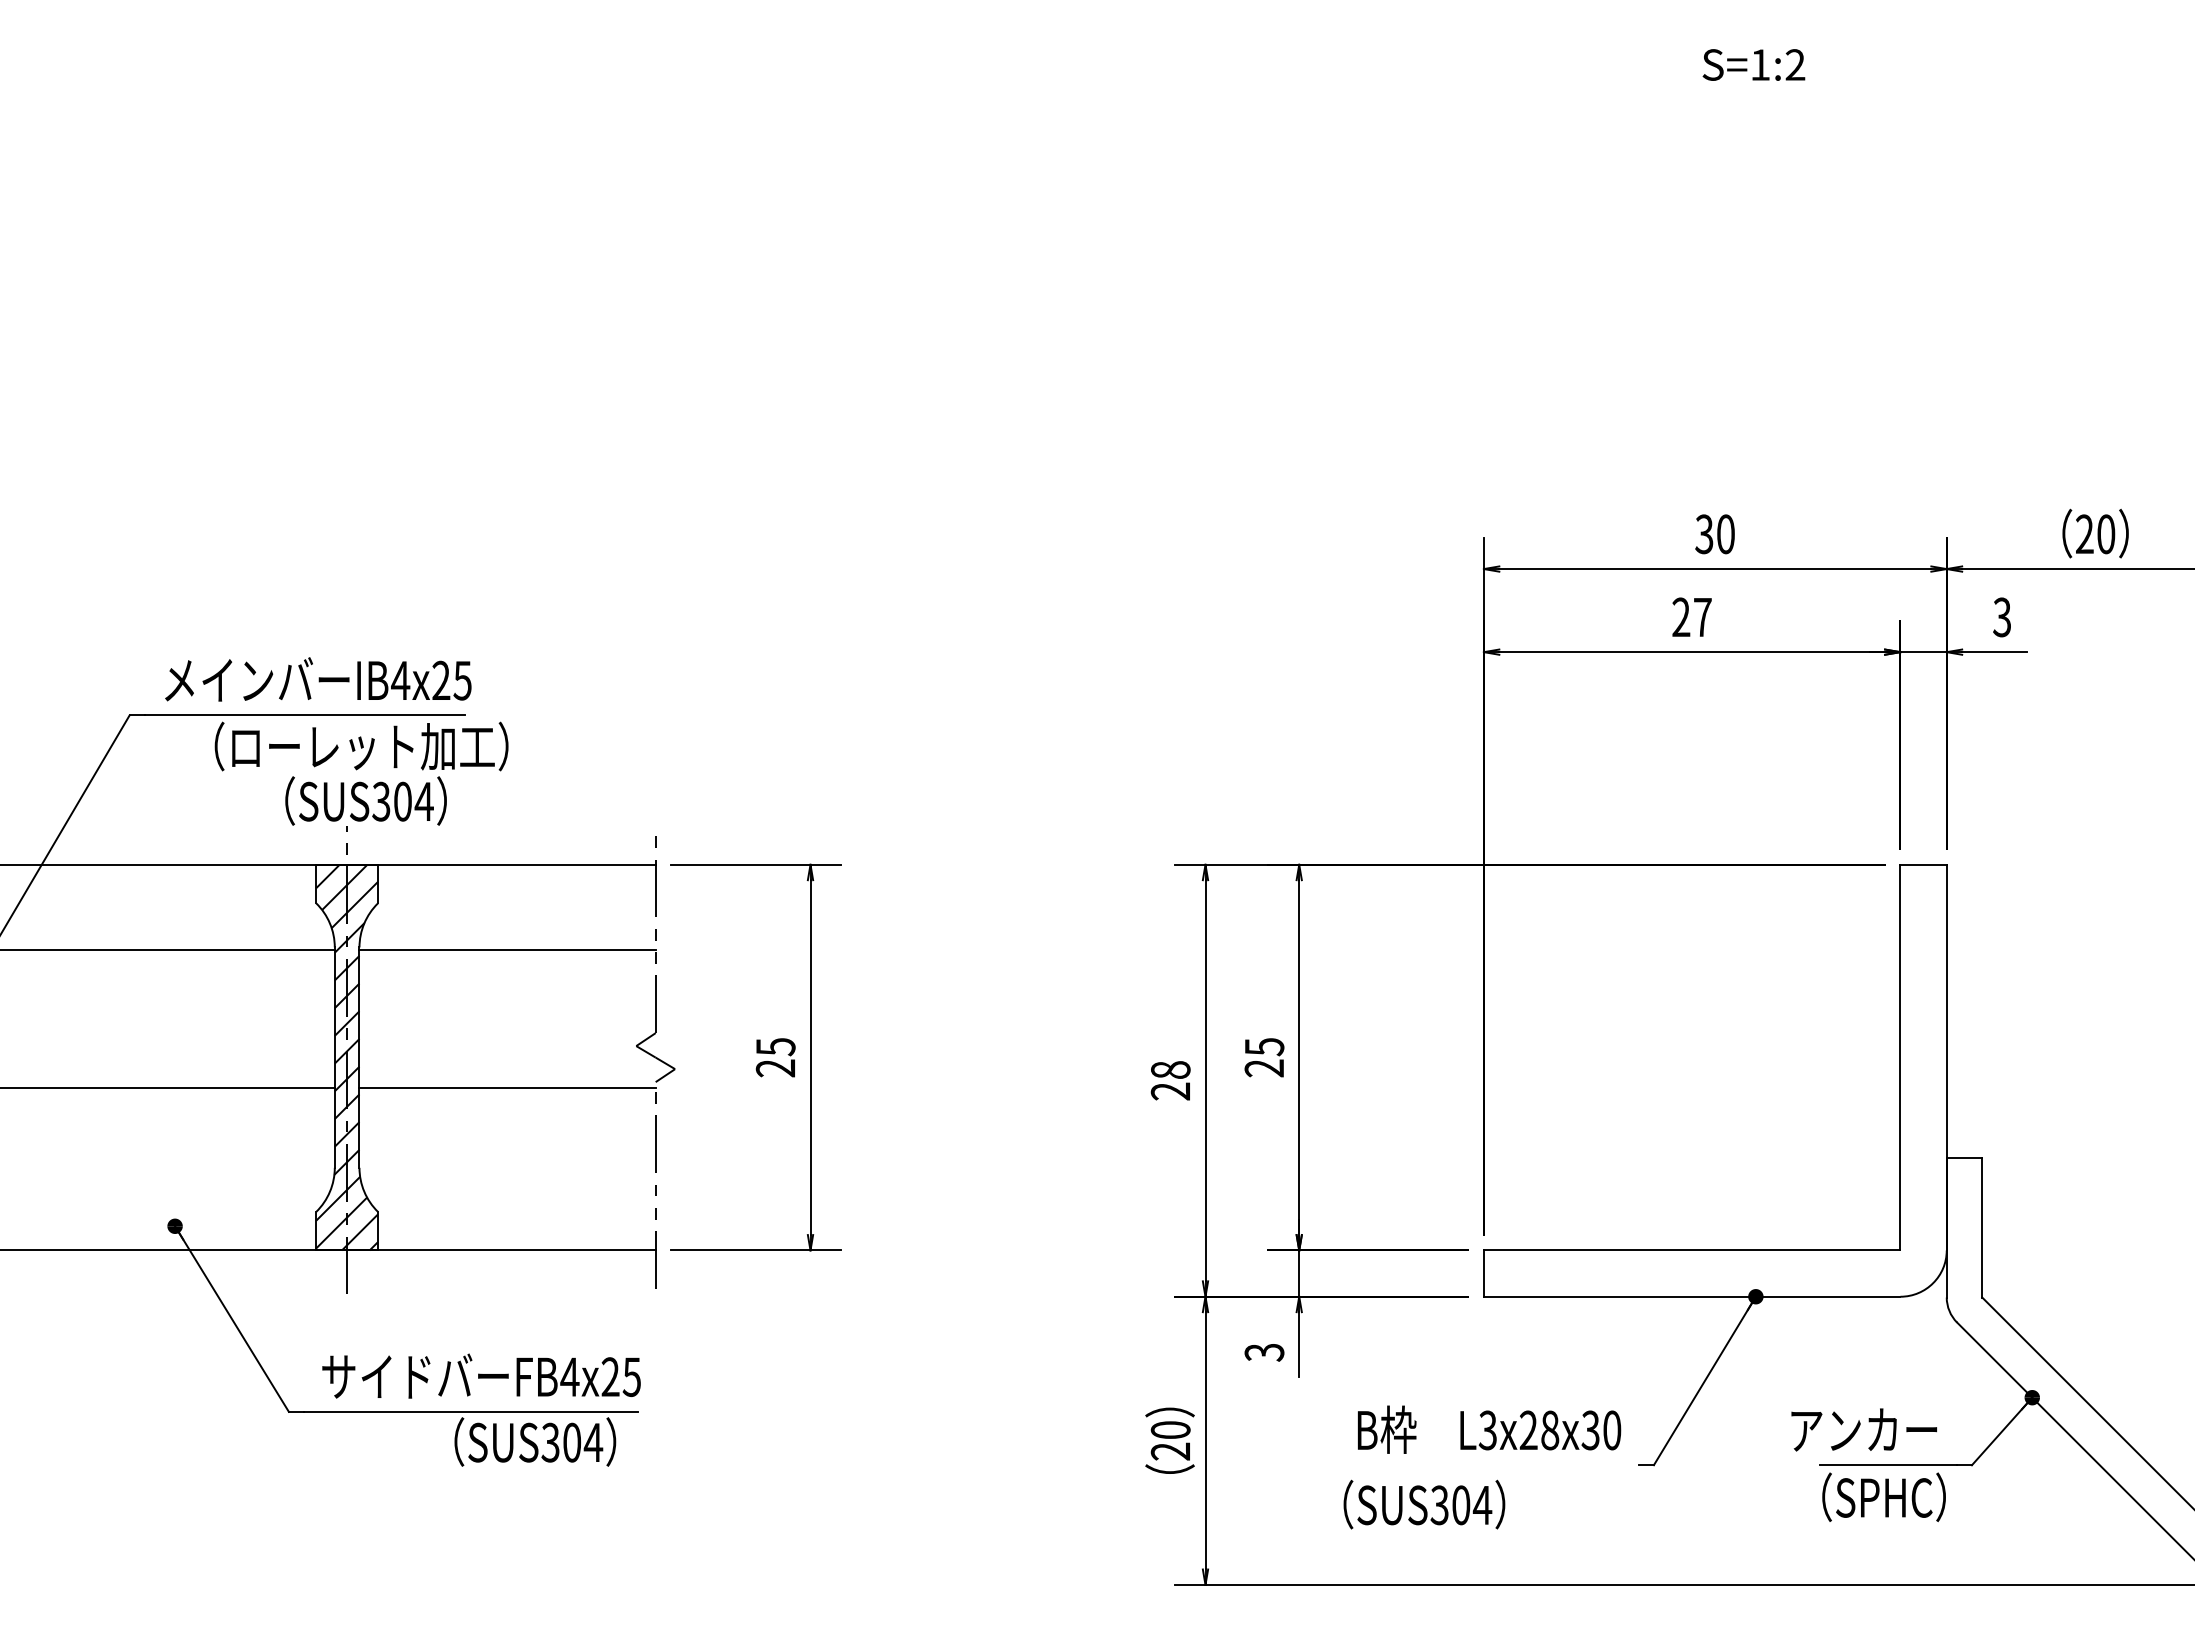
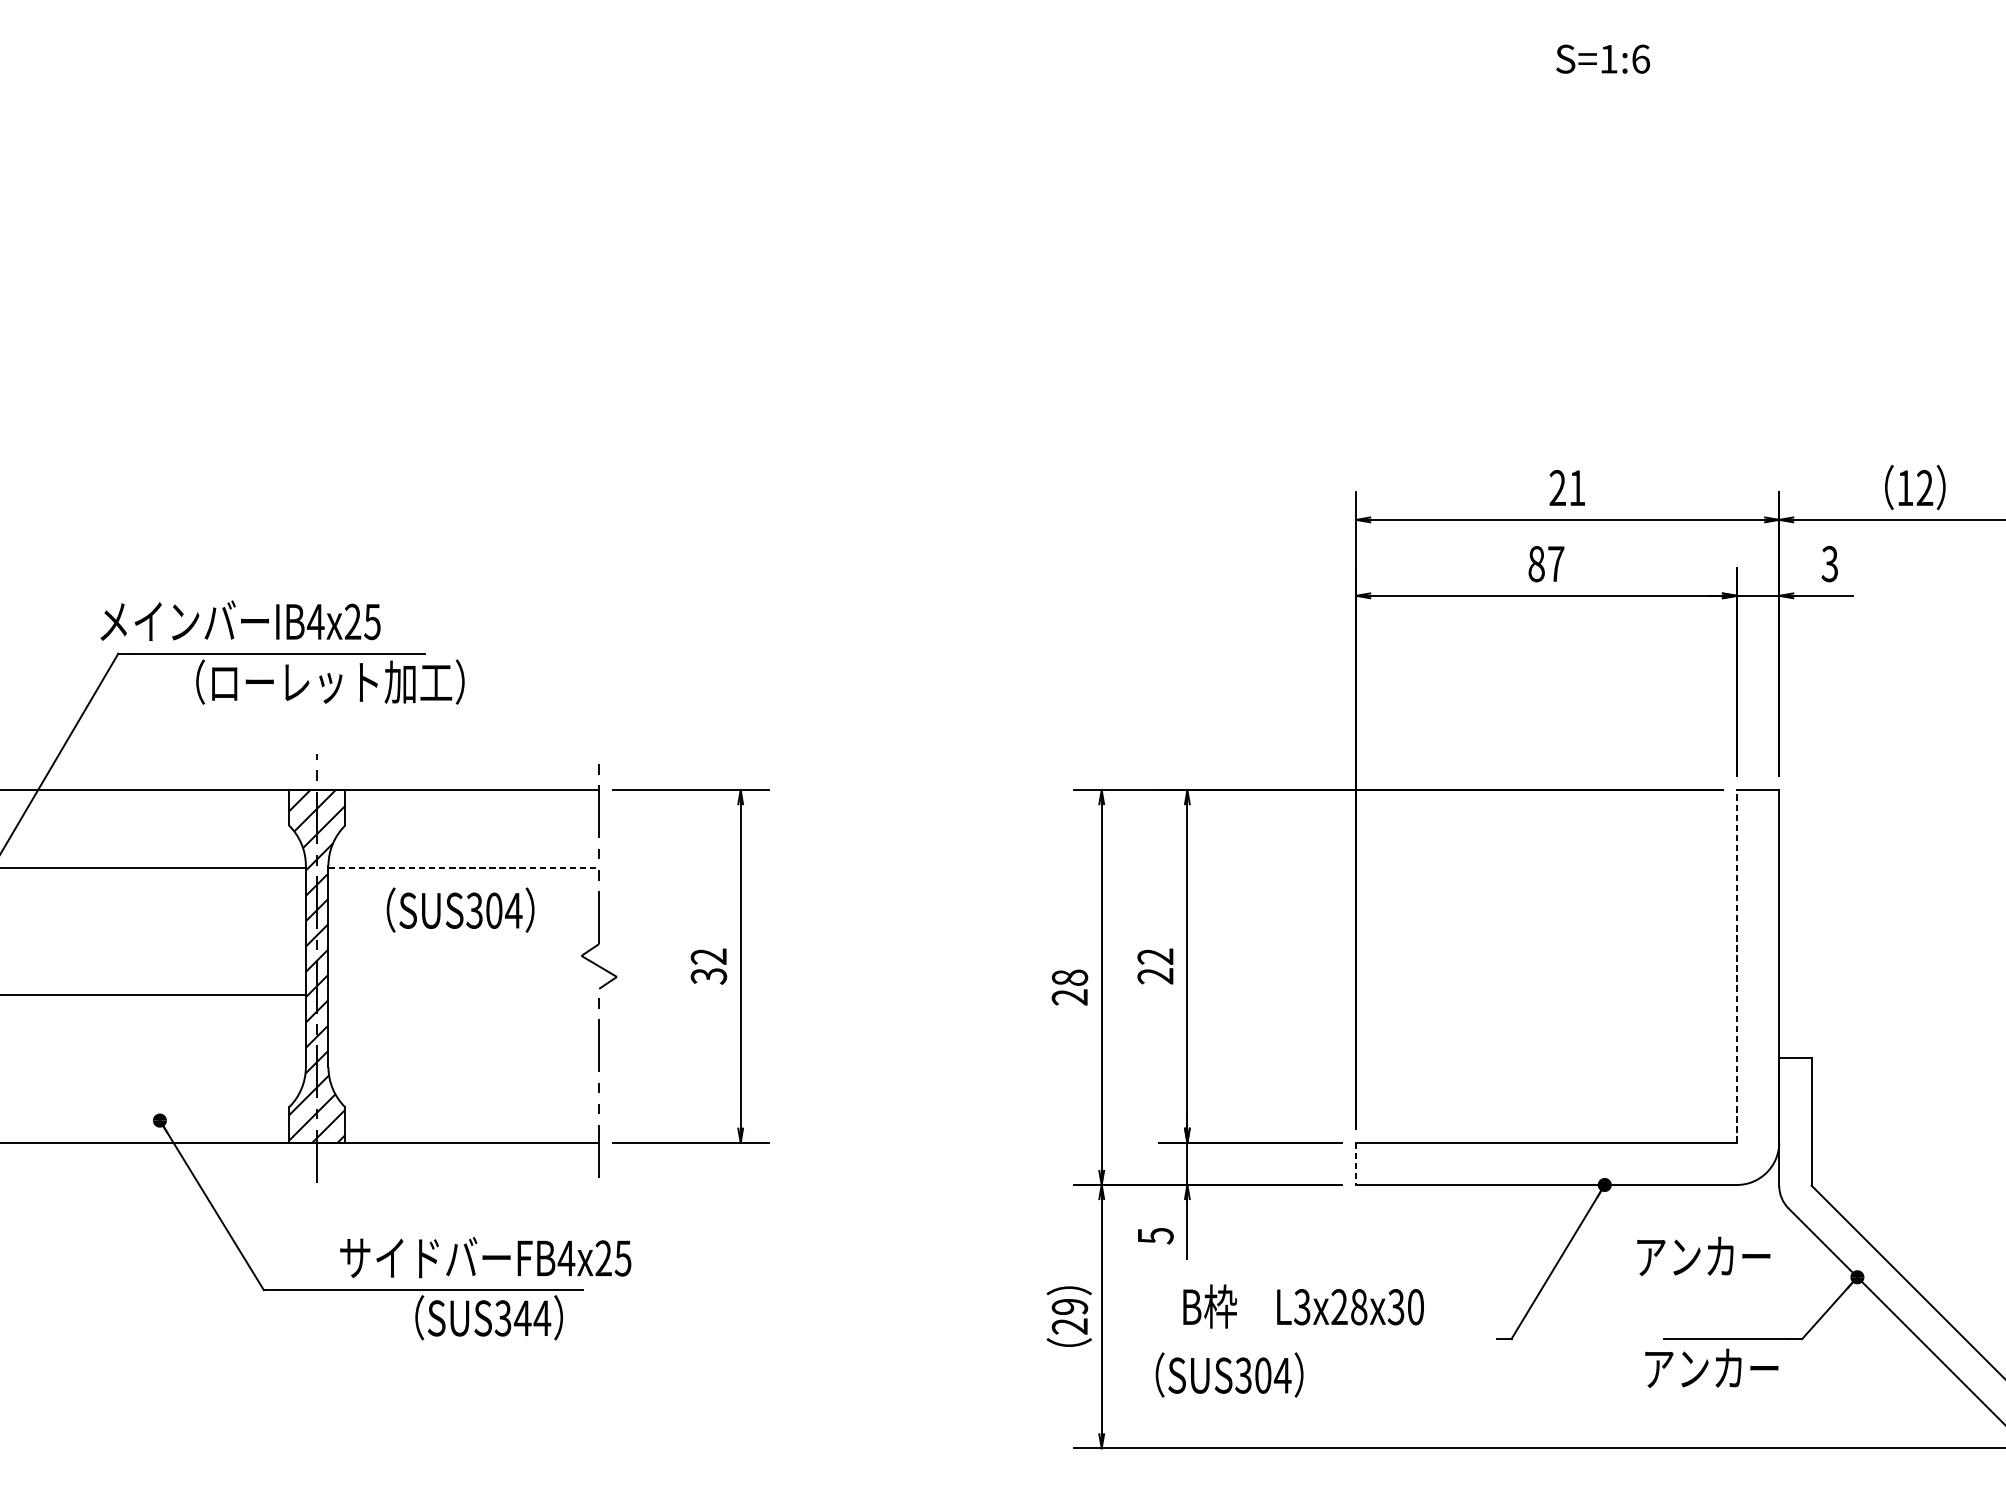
text: (1795, 64) -> (1640, 58), S=1:2 -> S=1:6
text: (1714, 534) -> (1566, 488), 30 -> 21
text: (2095, 534) -> (1915, 488), 20 -> 12
text: (1681, 617) -> (1536, 564), 27 -> 87
text: (318, 679) -> (240, 620), moved
text: (365, 800) -> (460, 909), moved
line: (508, 949) -> (464, 867), solid -> dashed
text: (1264, 1047) -> (1155, 957), 25 -> 22
text: (775, 1057) -> (708, 966), 25 -> 32
line: (1900, 1057) -> (1736, 966), solid -> dashed
line: (507, 1088) -> (463, 994), removed
line: (1483, 1274) -> (1355, 1164), solid -> dashed
text: (1263, 1352) -> (1154, 1235), 3 -> 5
text: (481, 1375) -> (485, 1256), moved
text: (1489, 1429) -> (1303, 1306), moved
text: (1863, 1429) -> (1703, 1256), moved
text: (1170, 1430) -> (1069, 1307), 20 -> 29
text: (571, 1442) -> (522, 1318), SUS304 -> SUS344
text: (1872, 1497) -> (1711, 1368), （SPHC） -> アンカー
text: (1424, 1504) -> (1229, 1374), moved

